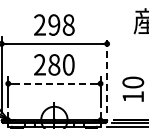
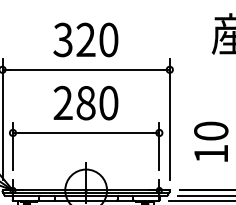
text: (53, 24) -> (84, 39), 298 -> 320
line: (107, 74) -> (170, 118), dashed -> solid
line: (53, 83) -> (84, 132), dashed -> solid

